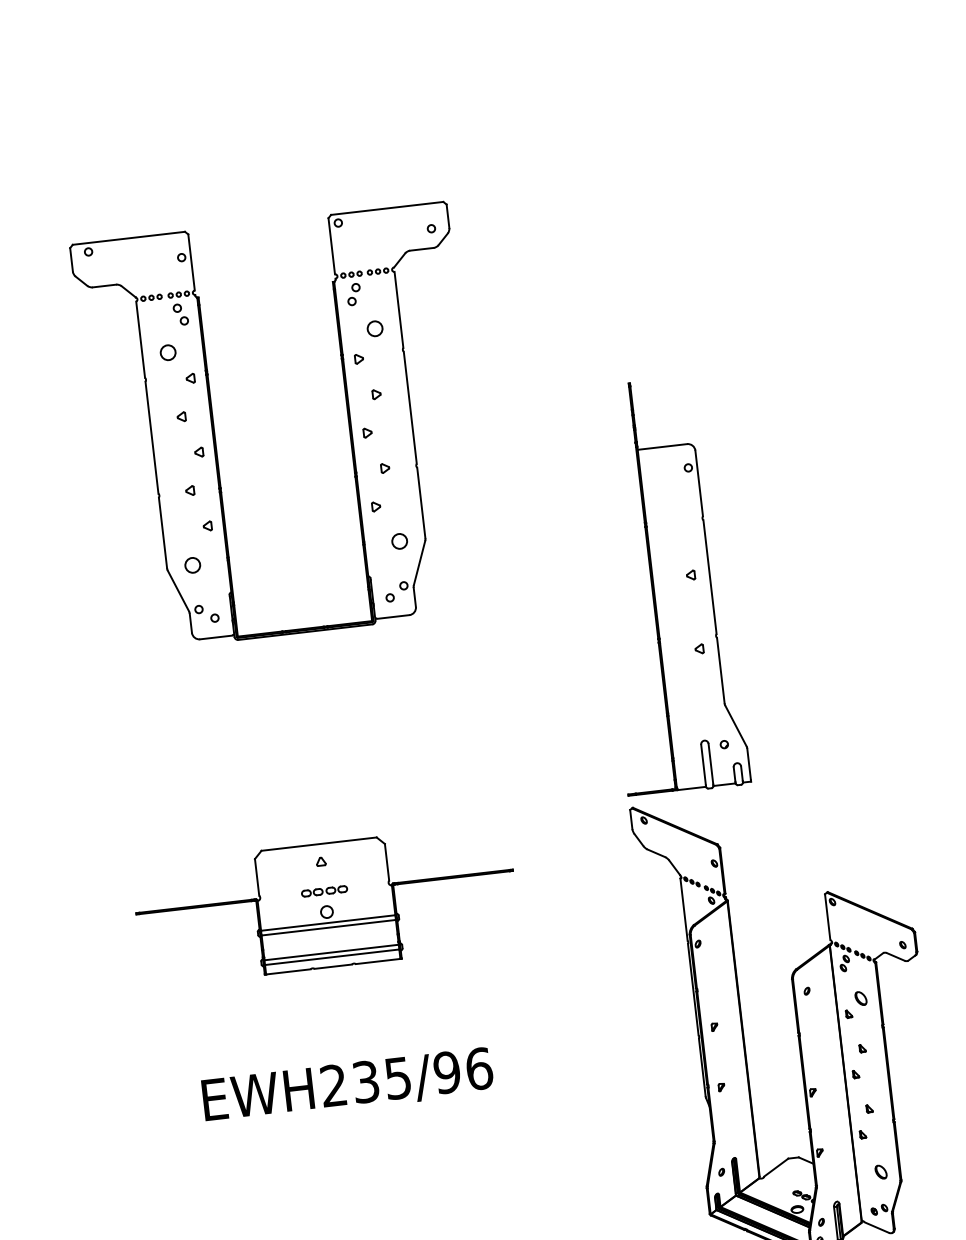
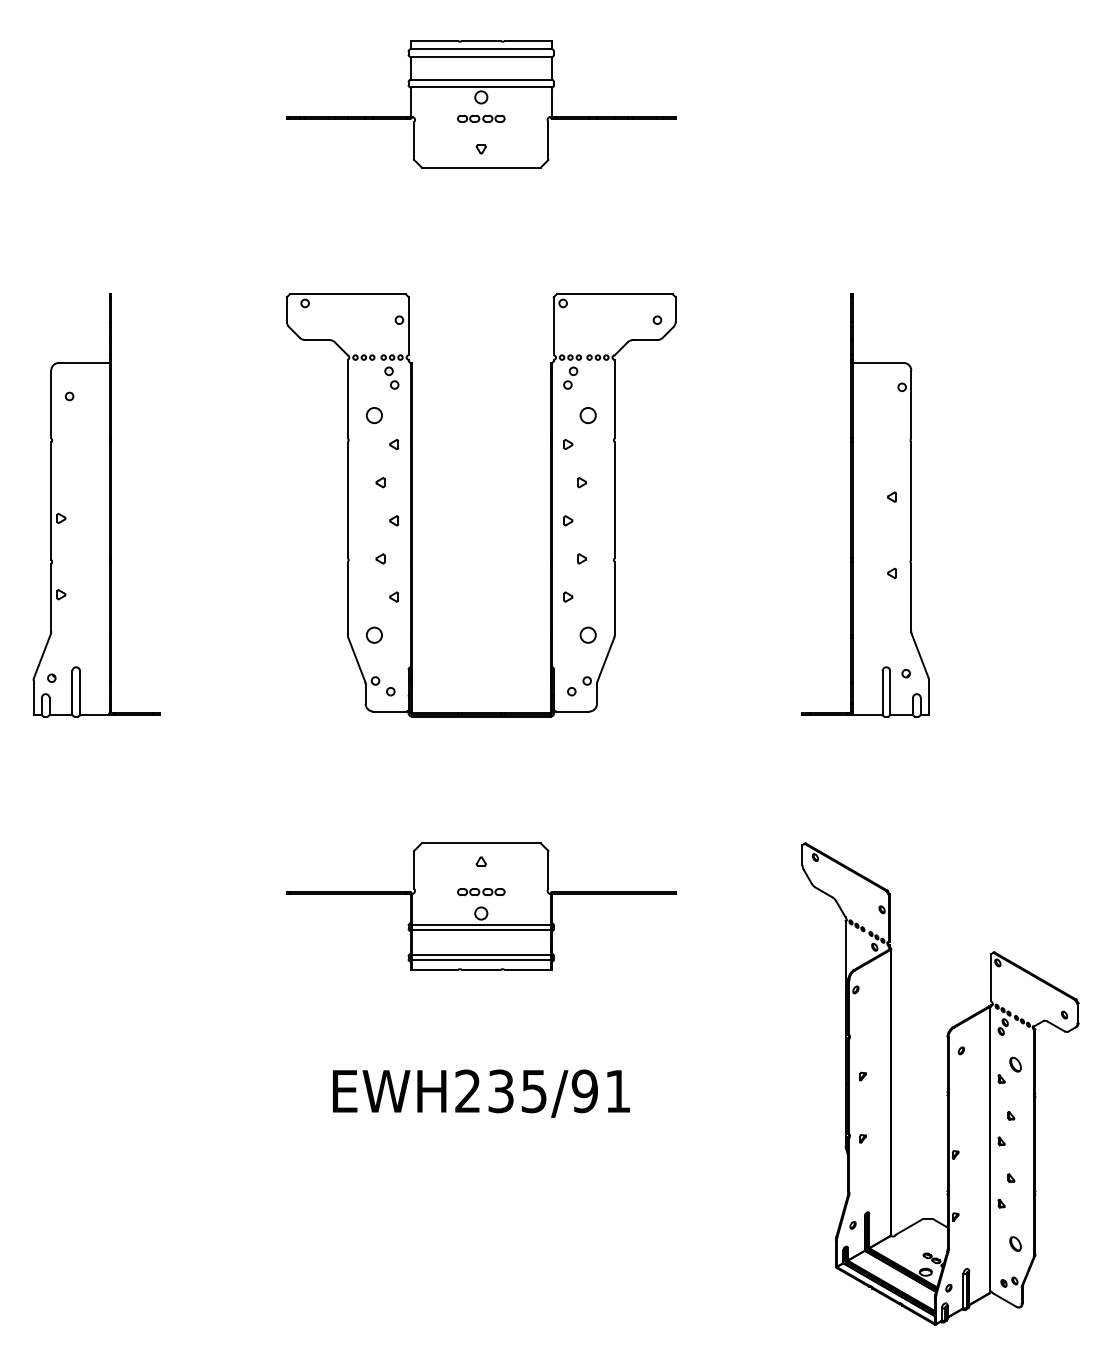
part: (236, 128) -> (481, 104), added
part: (215, 435) -> (412, 505), moved
part: (666, 586) -> (865, 505), moved
text: (479, 1068) -> (618, 1091), EWH235/96 -> EWH235/91

